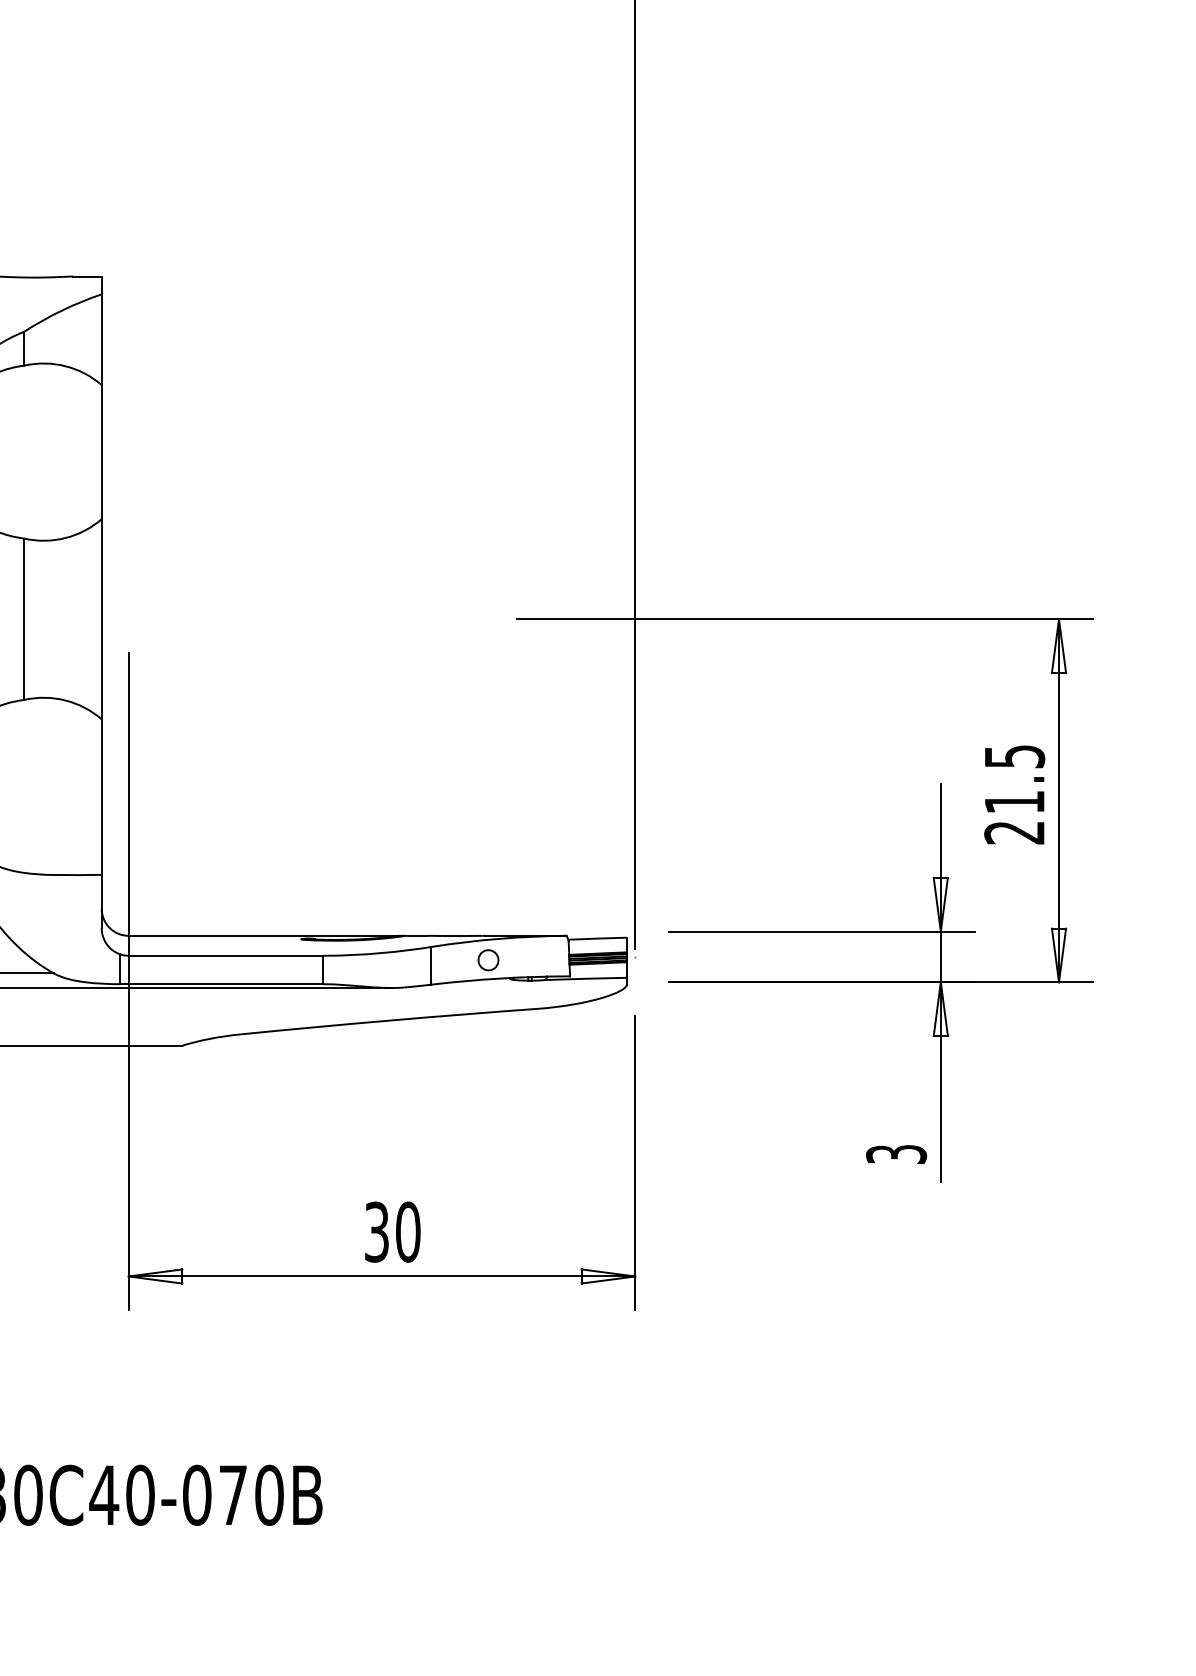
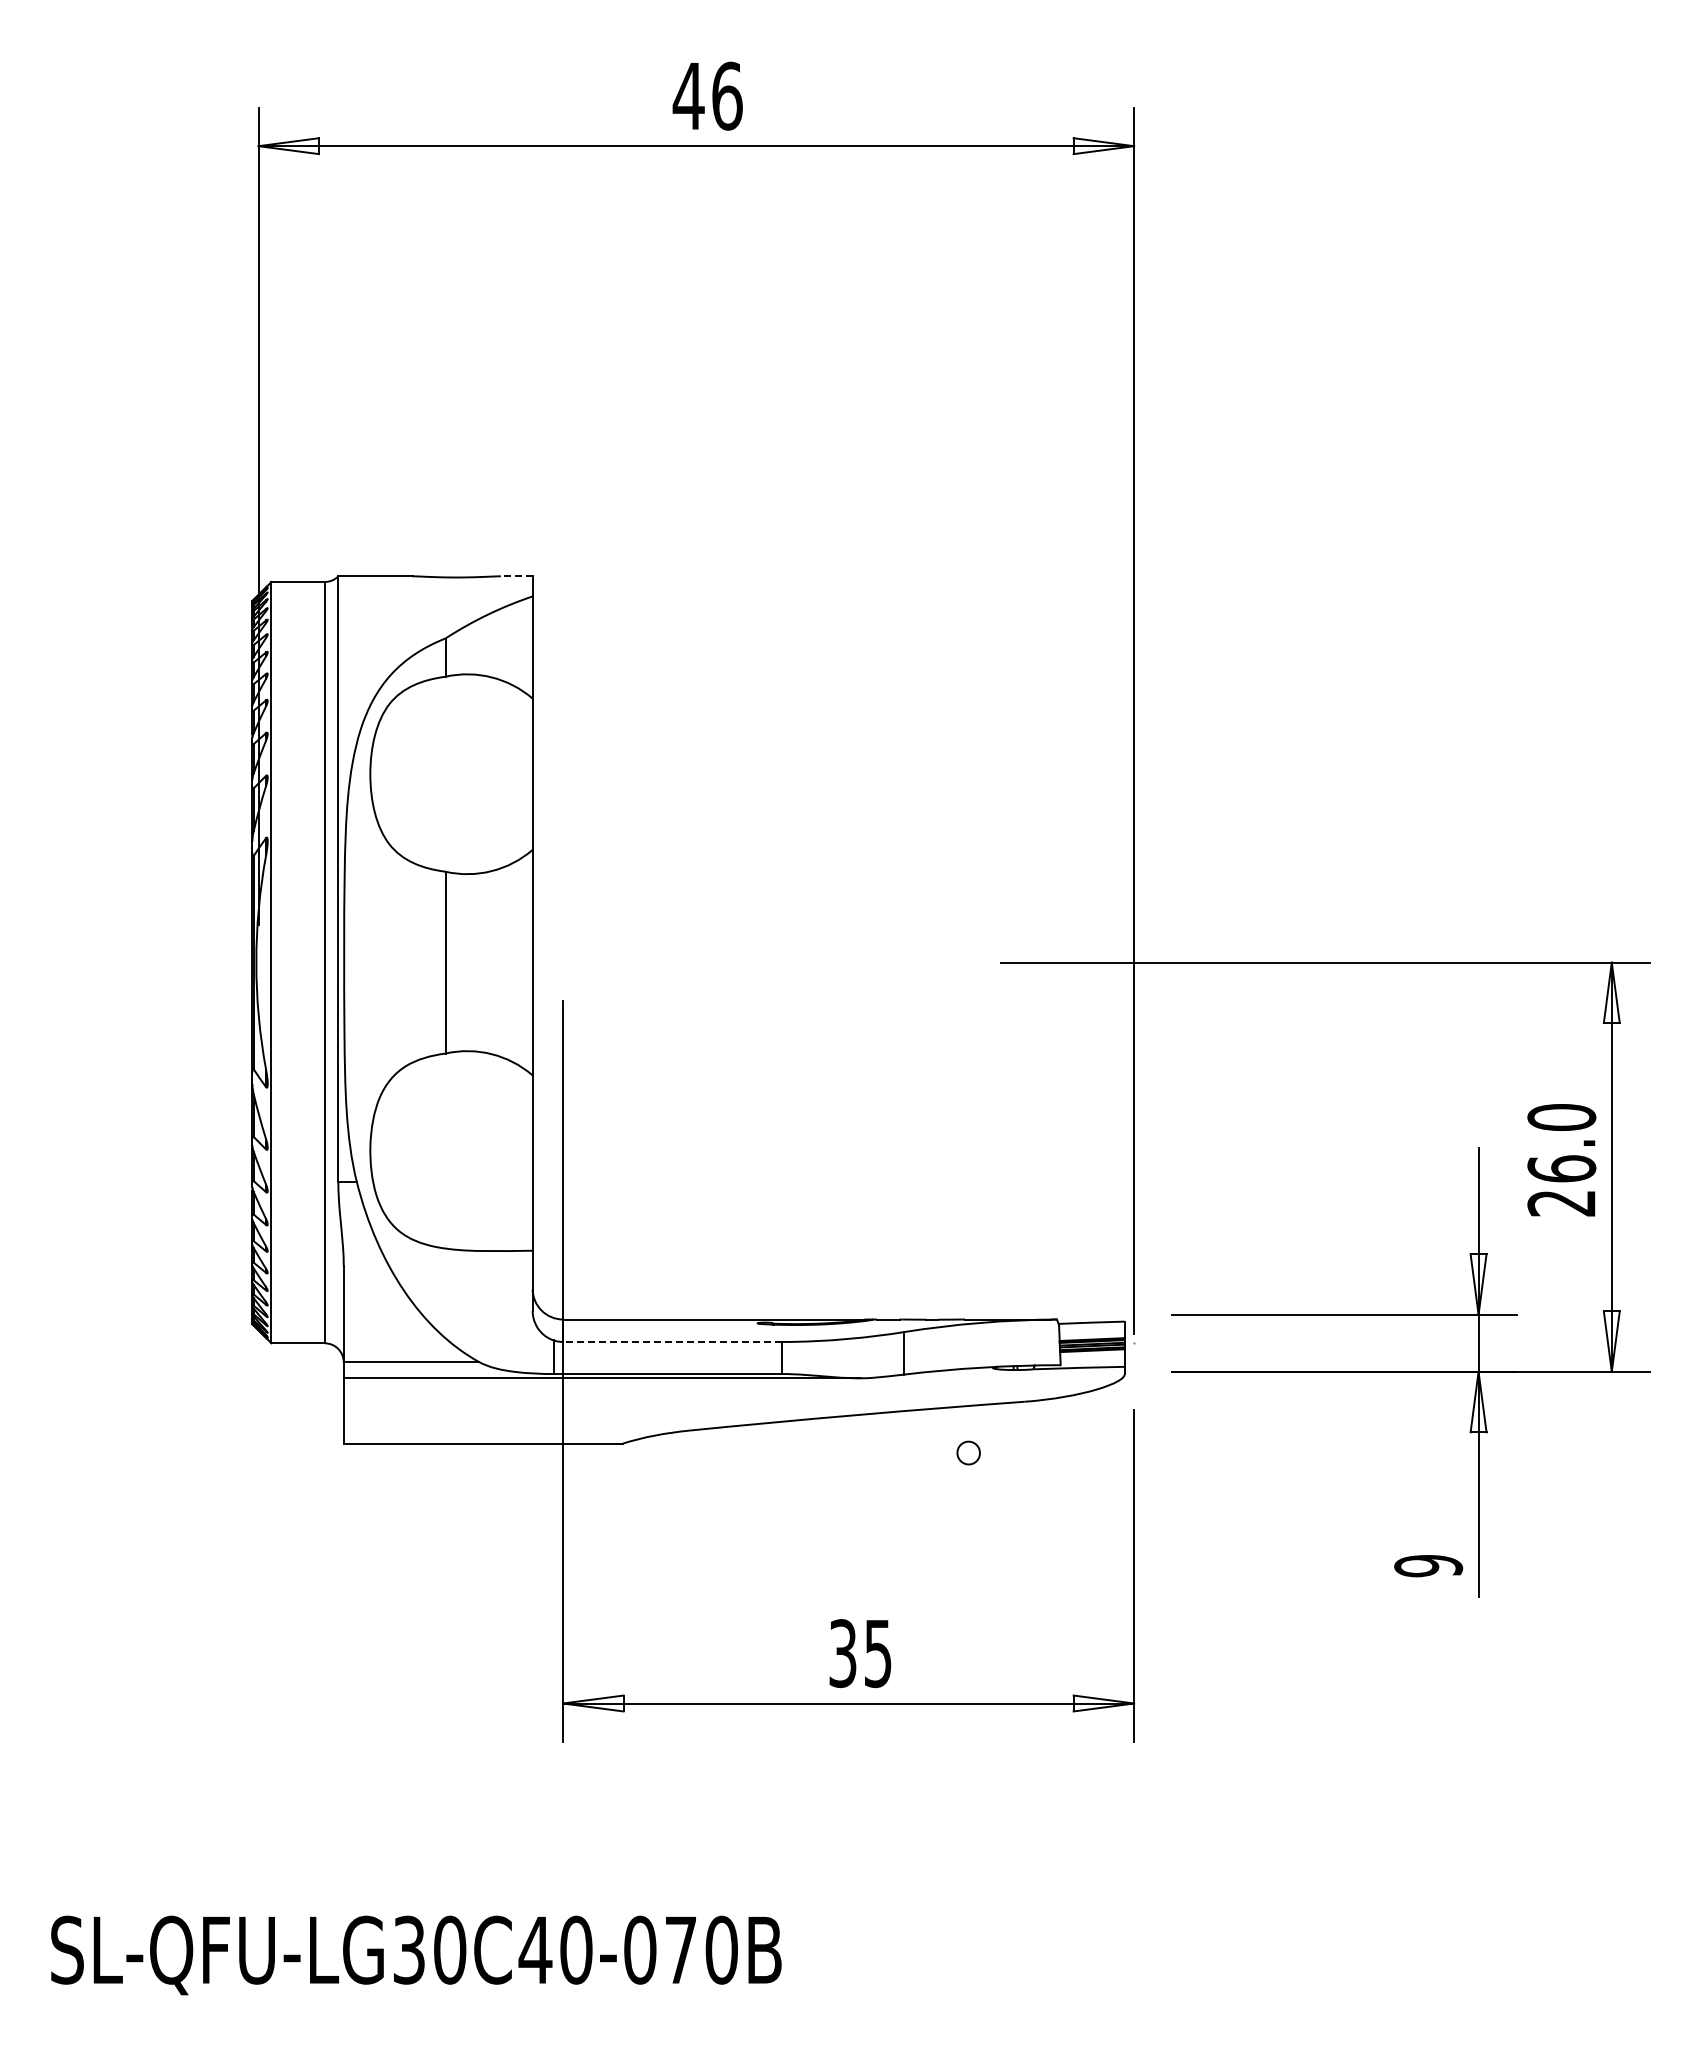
line: (87, 276) -> (516, 576), solid -> dashed
text: (1014, 779) -> (1561, 1143), 21.5 -> 26.0
line: (225, 955) -> (672, 1341), solid -> dashed
part: (488, 959) -> (968, 1452), moved
text: (896, 1154) -> (1428, 1566), 3 -> 9
text: (408, 1232) -> (878, 1653), 30 -> 35

